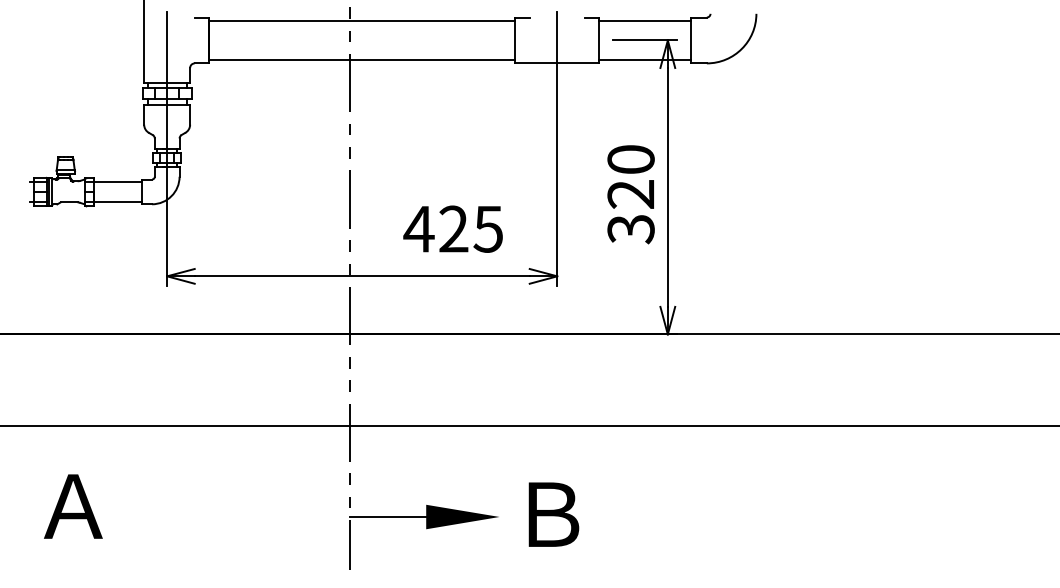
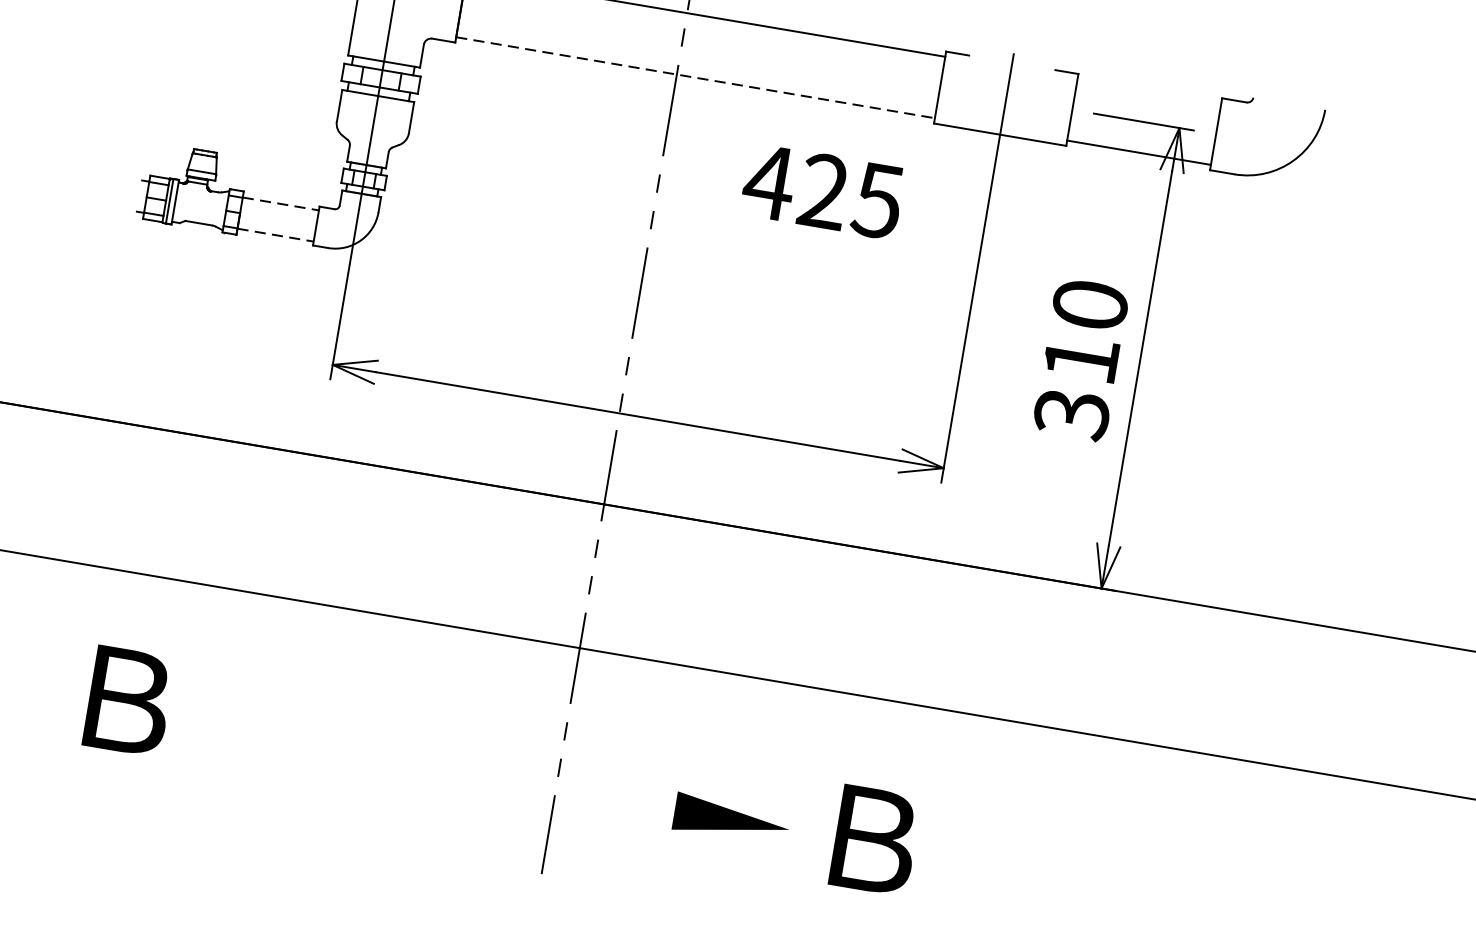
line: (645, 20) -> (1149, 90), removed
line: (362, 60) -> (695, 78), solid -> dashed
line: (118, 181) -> (281, 203), solid -> dashed
text: (630, 194) -> (1080, 359), 320 -> 310
line: (118, 201) -> (276, 234), solid -> dashed
text: (452, 228) -> (821, 190), moved
text: (73, 506) -> (125, 700), Ａ -> Ｂ
line: (388, 516) -> (615, 799), removed

